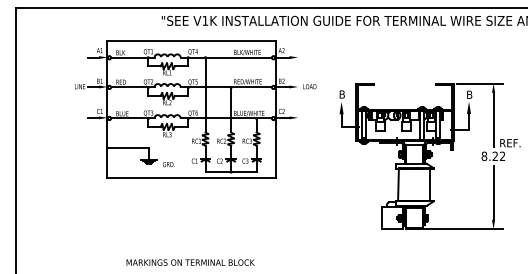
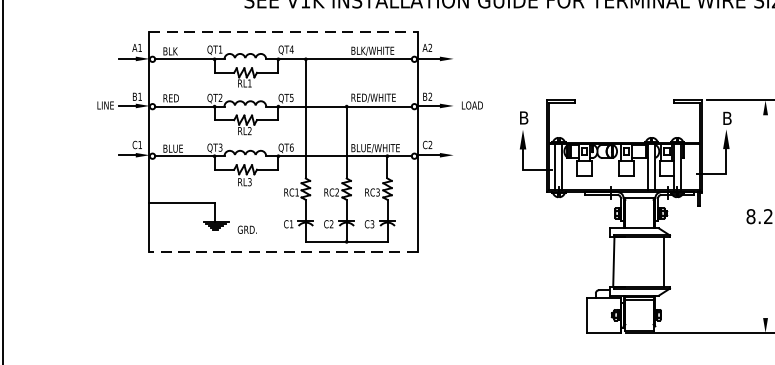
line: (191, 40) -> (283, 31), solid -> dashed
line: (493, 119) -> (765, 157), removed
line: (190, 178) -> (281, 251), solid -> dashed
line: (493, 192) -> (765, 274), removed

